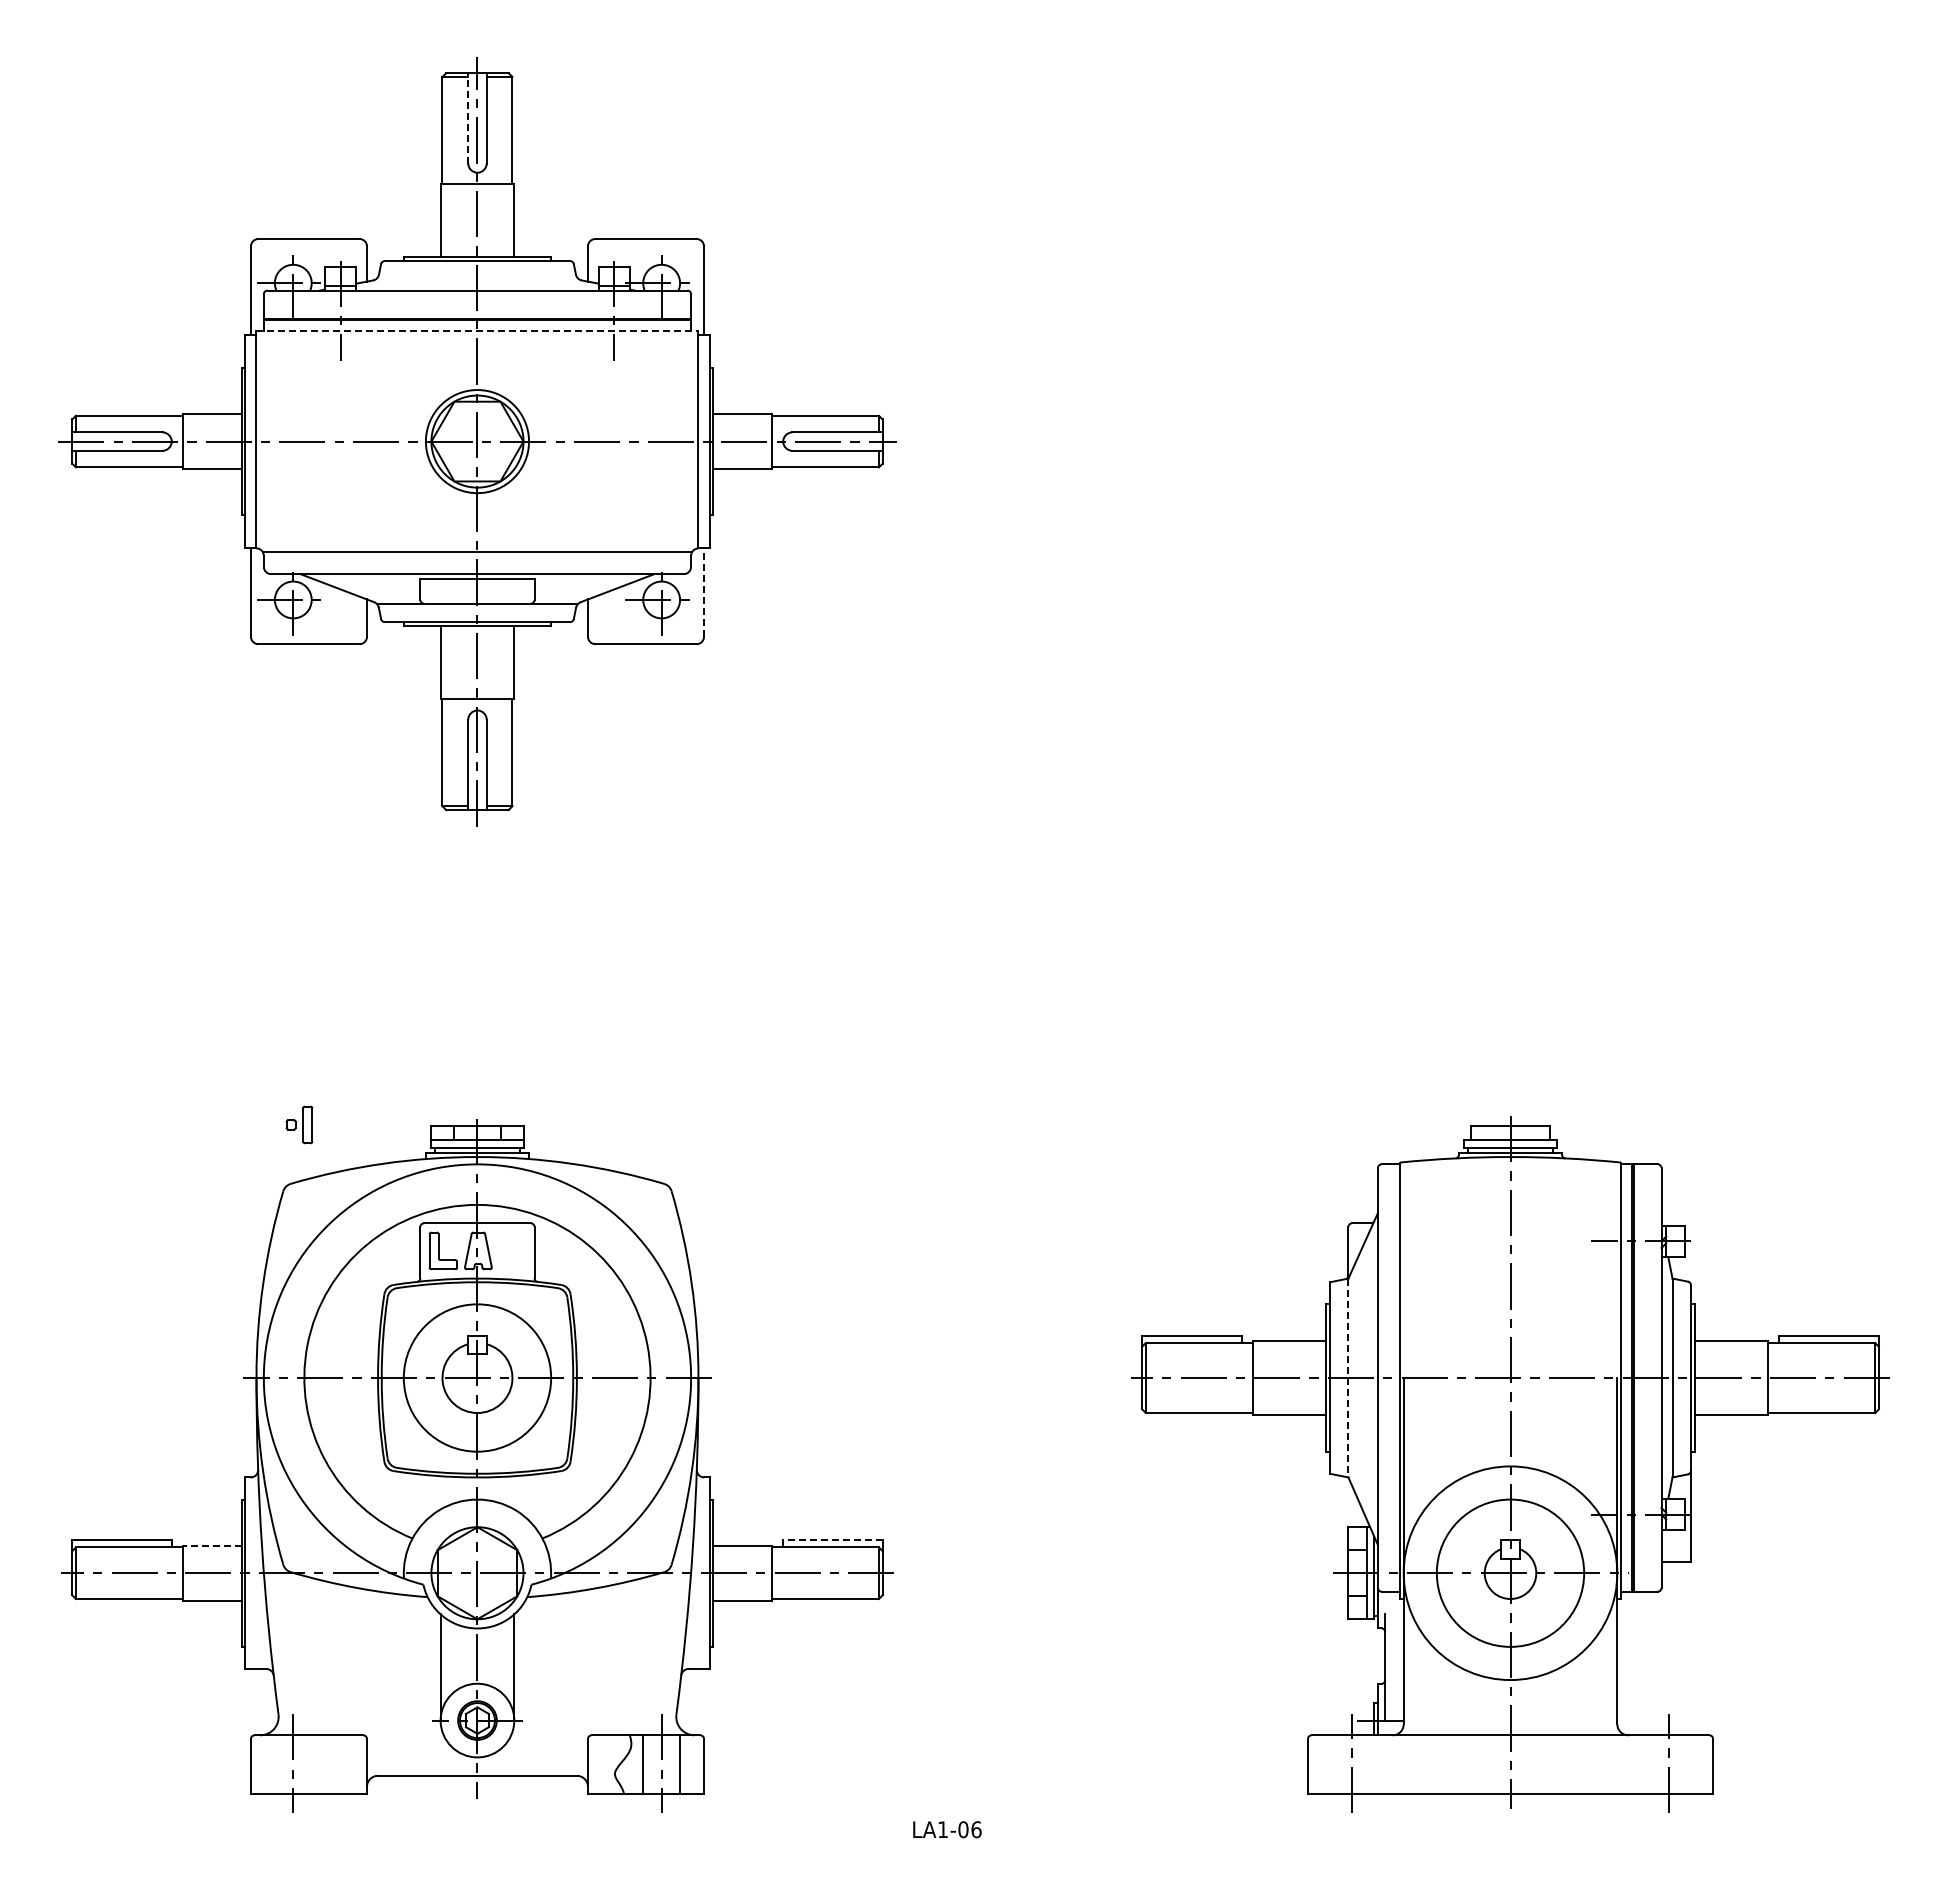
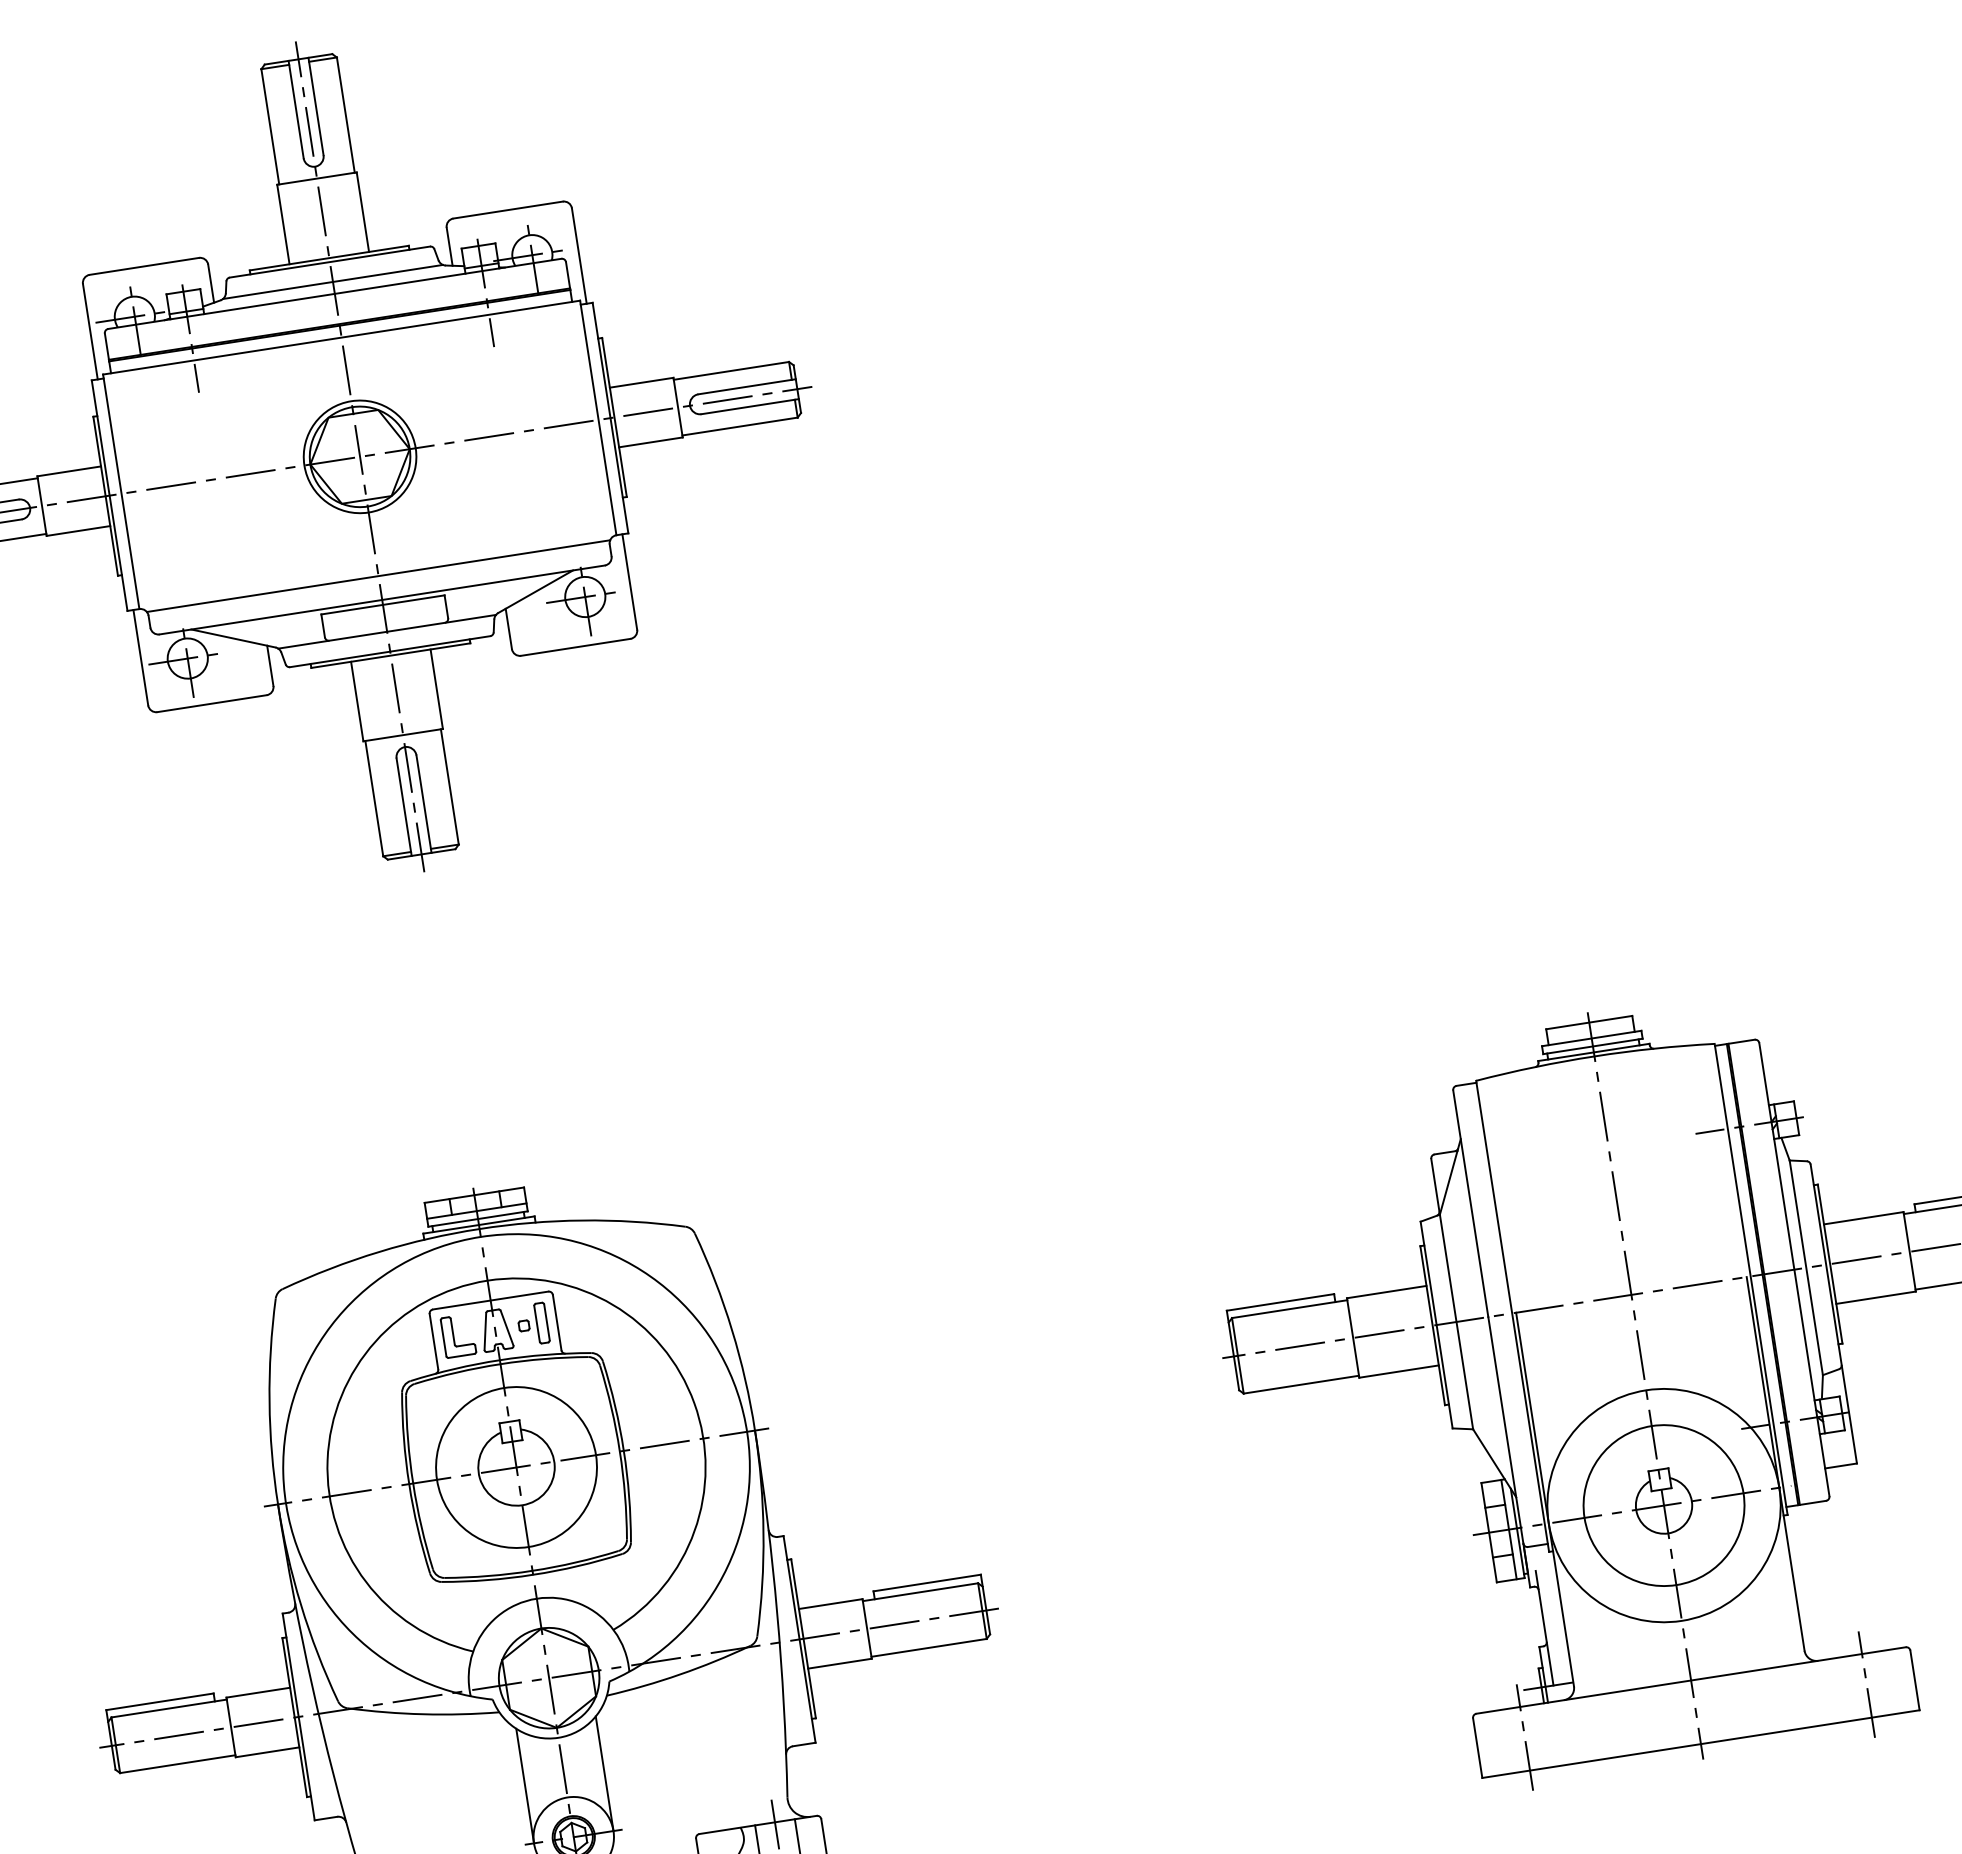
line: (468, 117) -> (296, 108), dashed -> solid
line: (477, 279) -> (333, 281), added
line: (477, 331) -> (341, 338), dashed -> solid
line: (704, 592) -> (630, 581), dashed -> solid
part: (299, 1124) -> (533, 1324), moved
line: (1348, 1378) -> (1456, 1322), dashed -> solid
line: (832, 1540) -> (926, 1583), dashed -> solid
line: (211, 1545) -> (257, 1692), dashed -> solid

